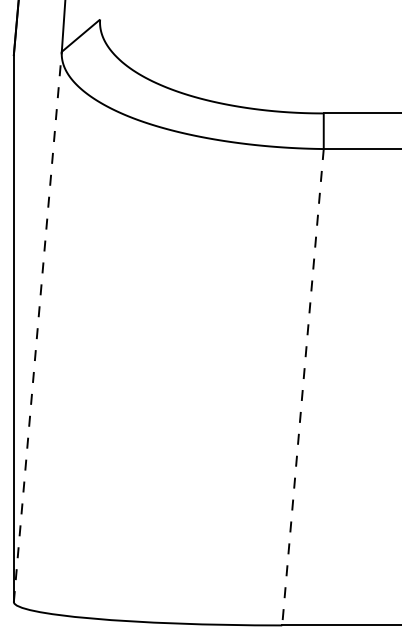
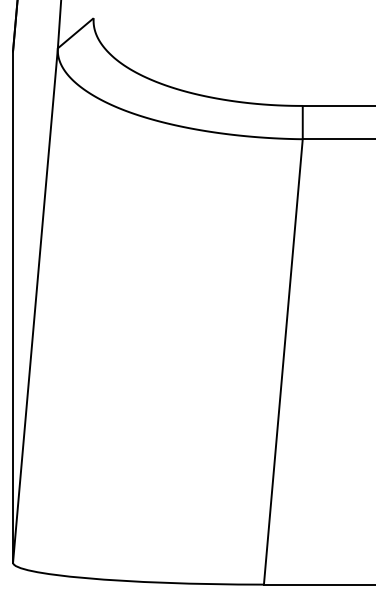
line: (37, 326) -> (35, 305), dashed -> solid
line: (302, 387) -> (282, 362), dashed -> solid

